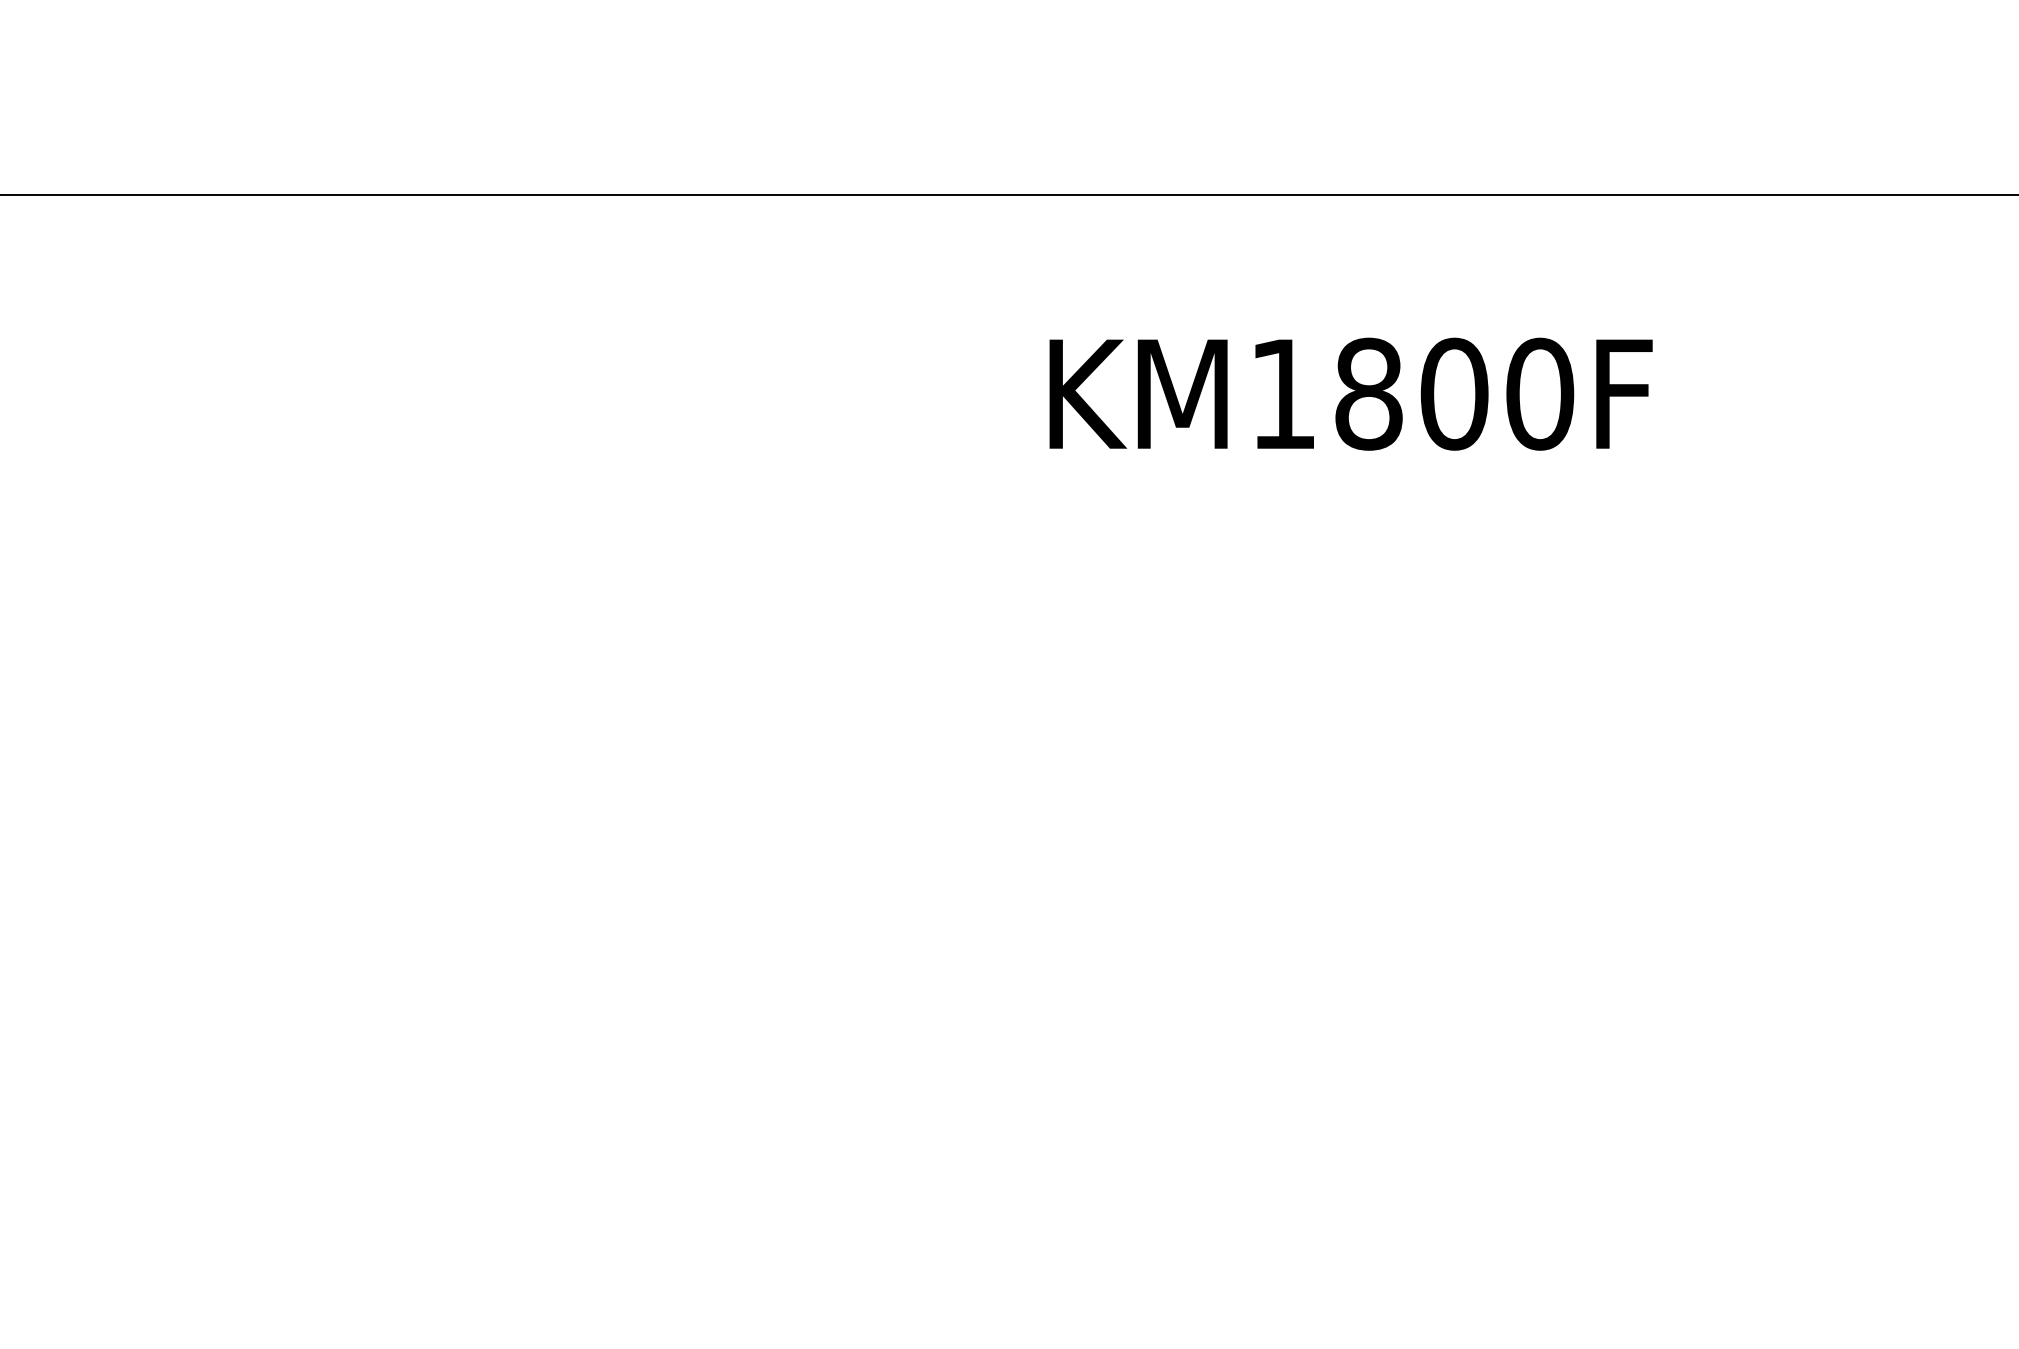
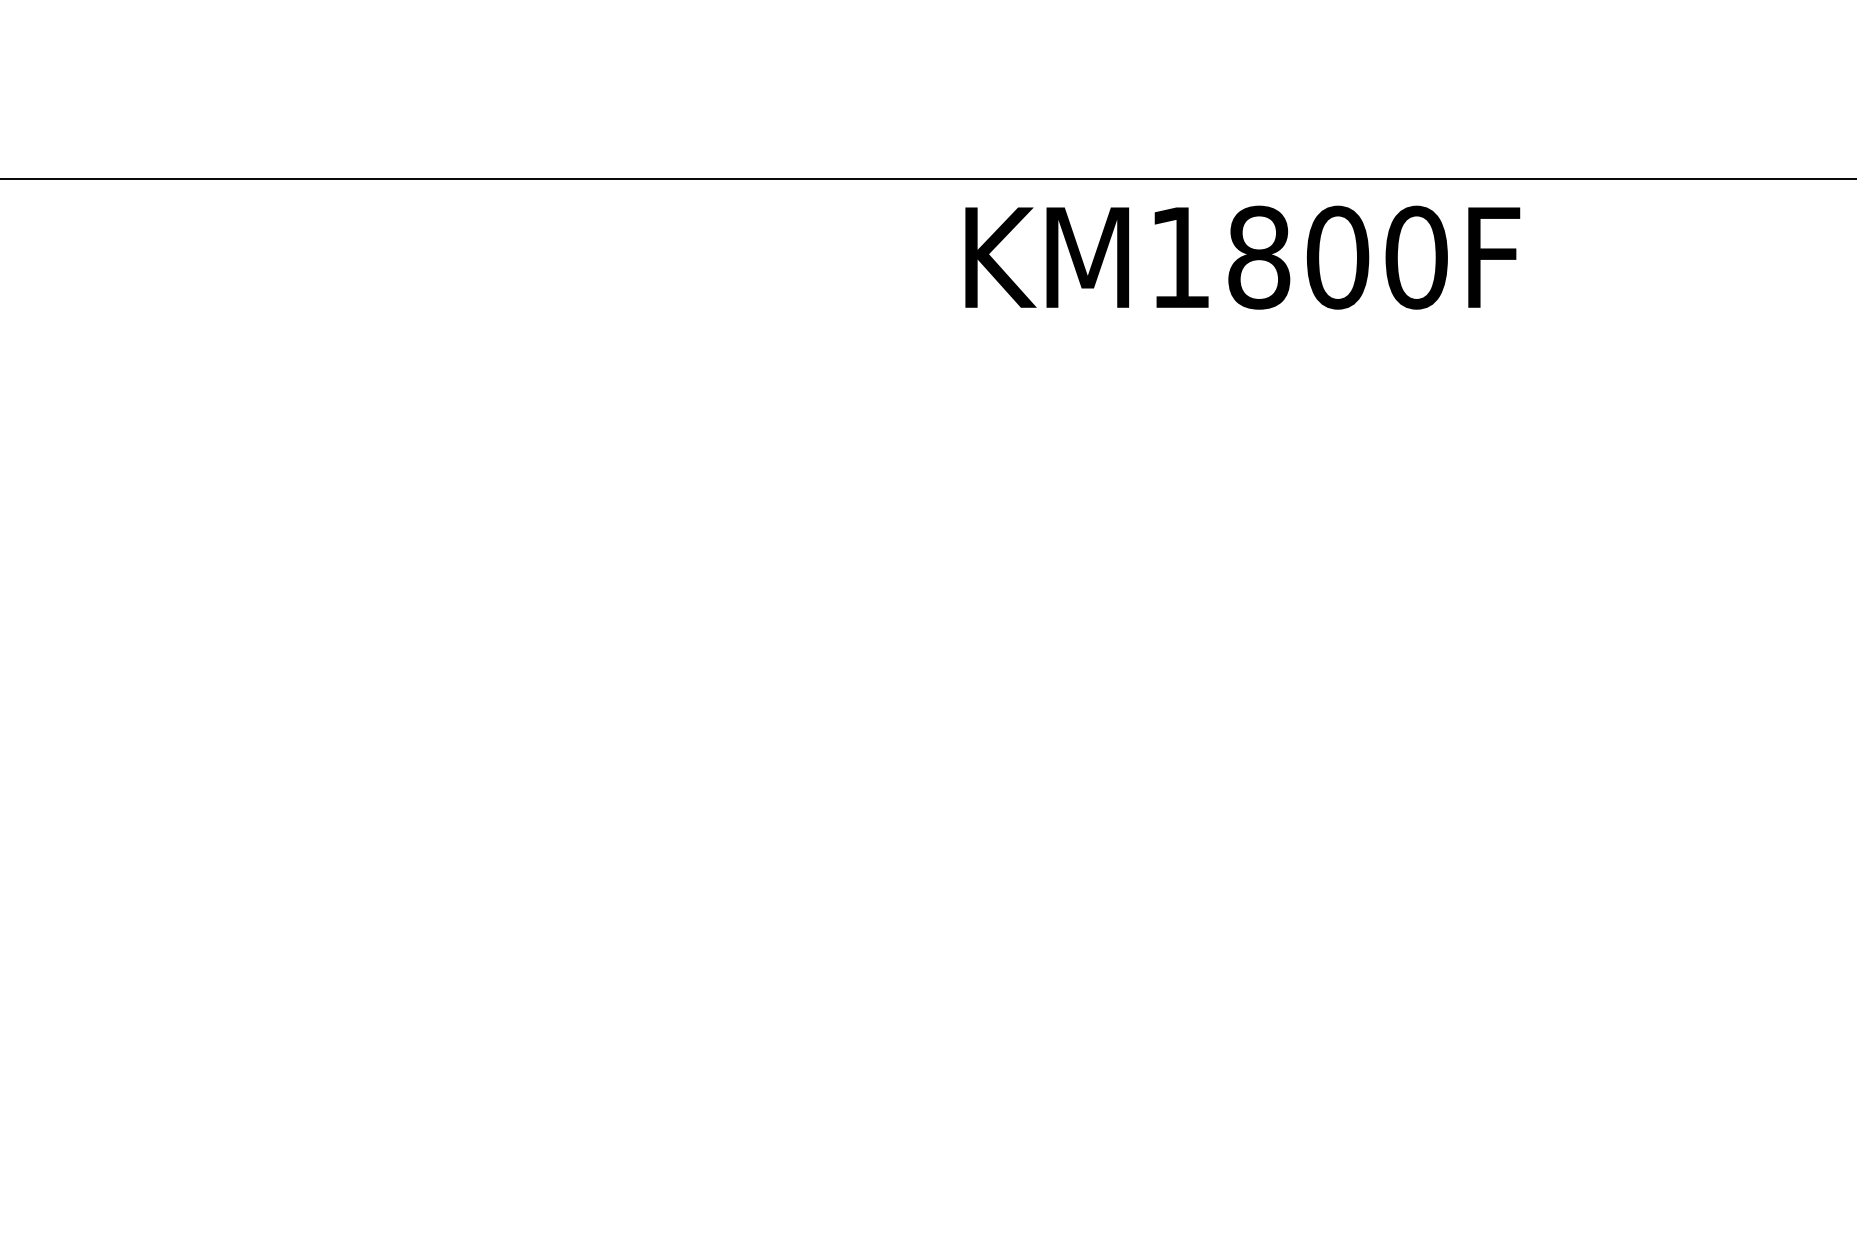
text: (1350, 394) -> (1242, 257), moved

